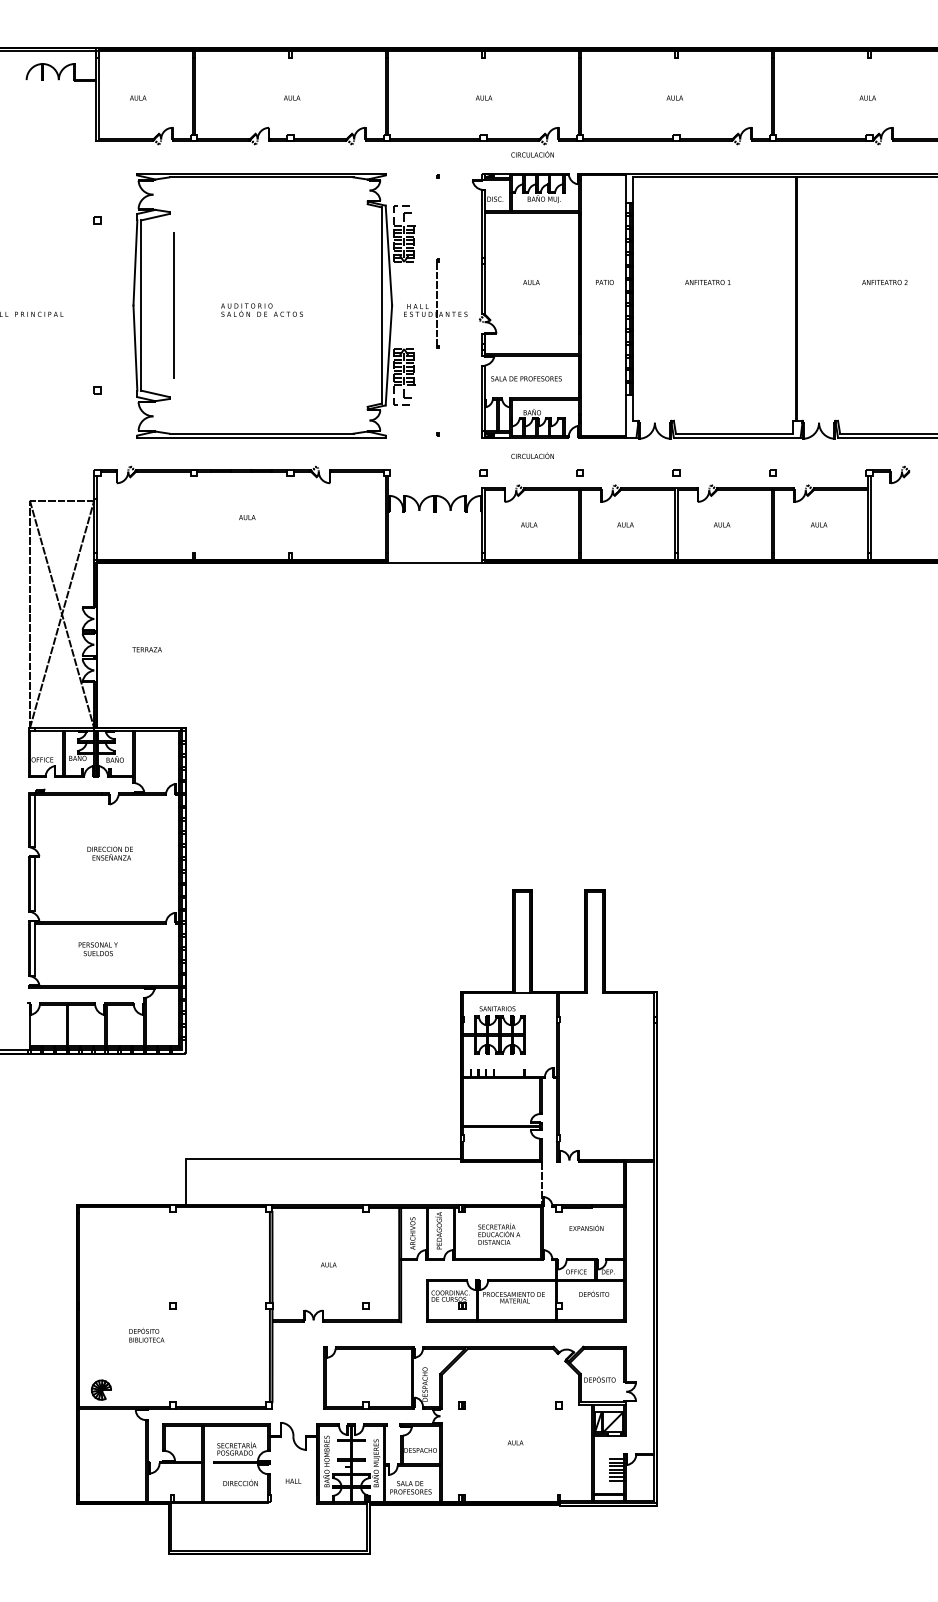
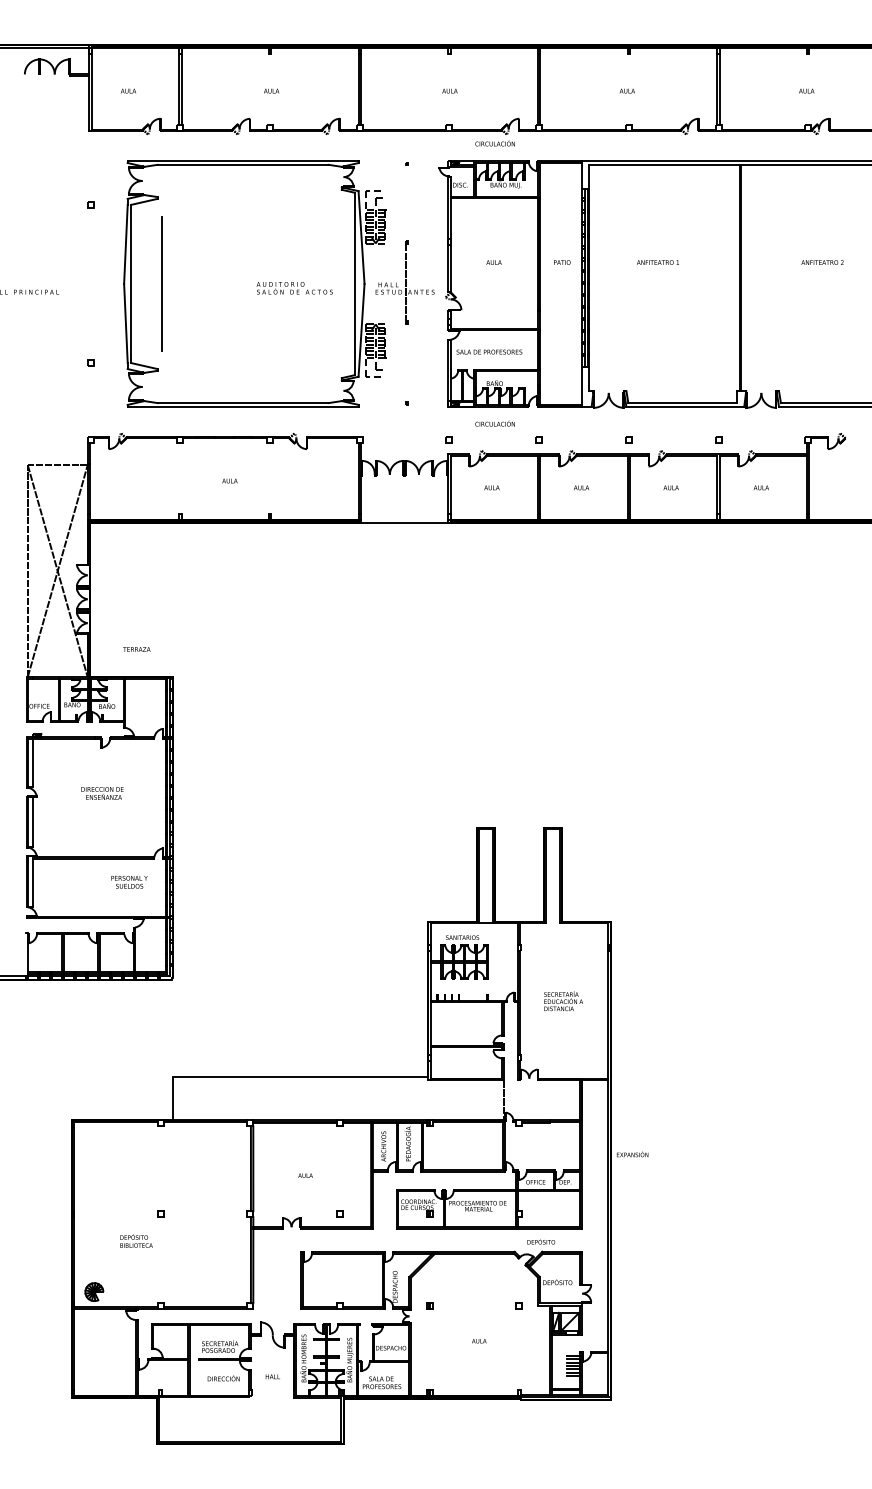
text: (261, 309) -> (294, 287), moved
text: (146, 649) -> (136, 649), moved
text: (97, 949) -> (128, 882), moved
text: (586, 1227) -> (632, 1153), moved
text: (498, 1233) -> (562, 1000), moved
text: (594, 1293) -> (541, 1241), moved

